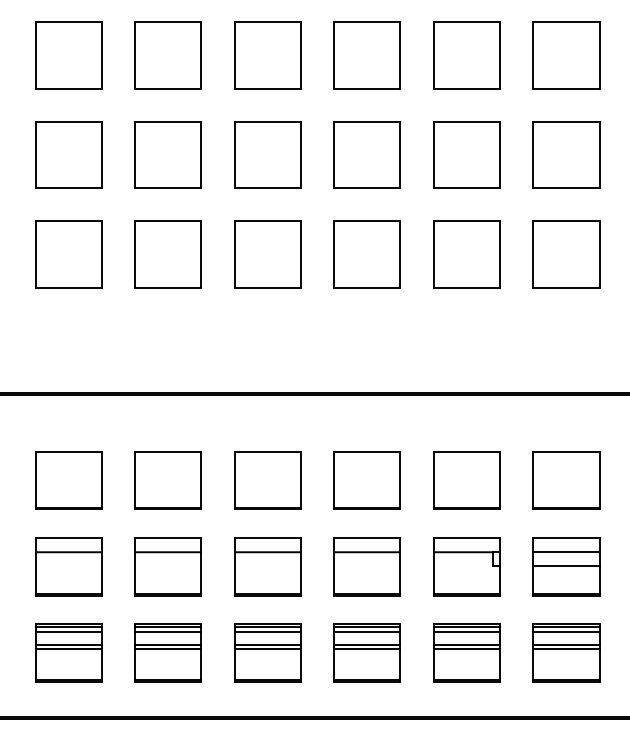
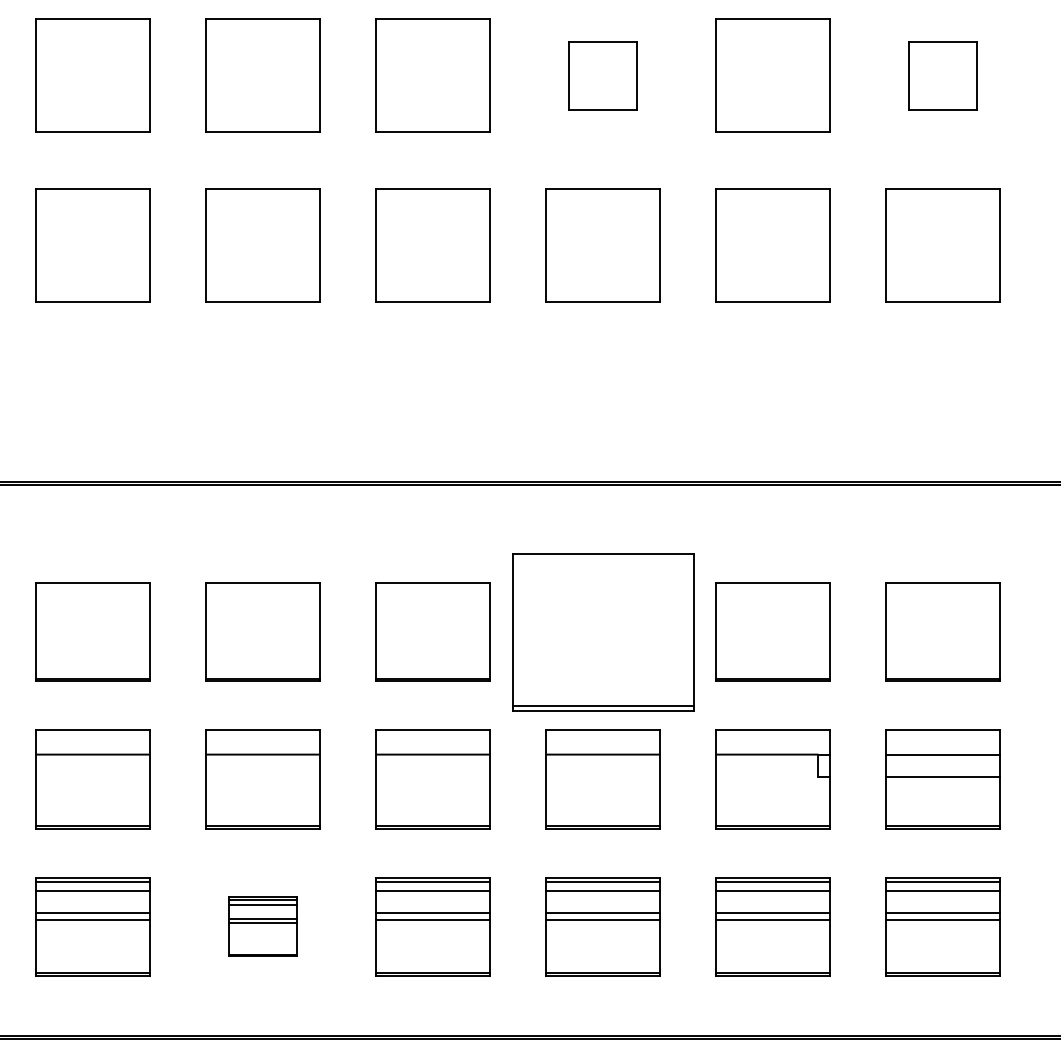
part: (366, 154) -> (601, 74), size x0.6
part: (566, 154) -> (943, 74), size x0.6
part: (366, 480) -> (601, 631), size x1.6
part: (167, 652) -> (261, 925), size x0.6

